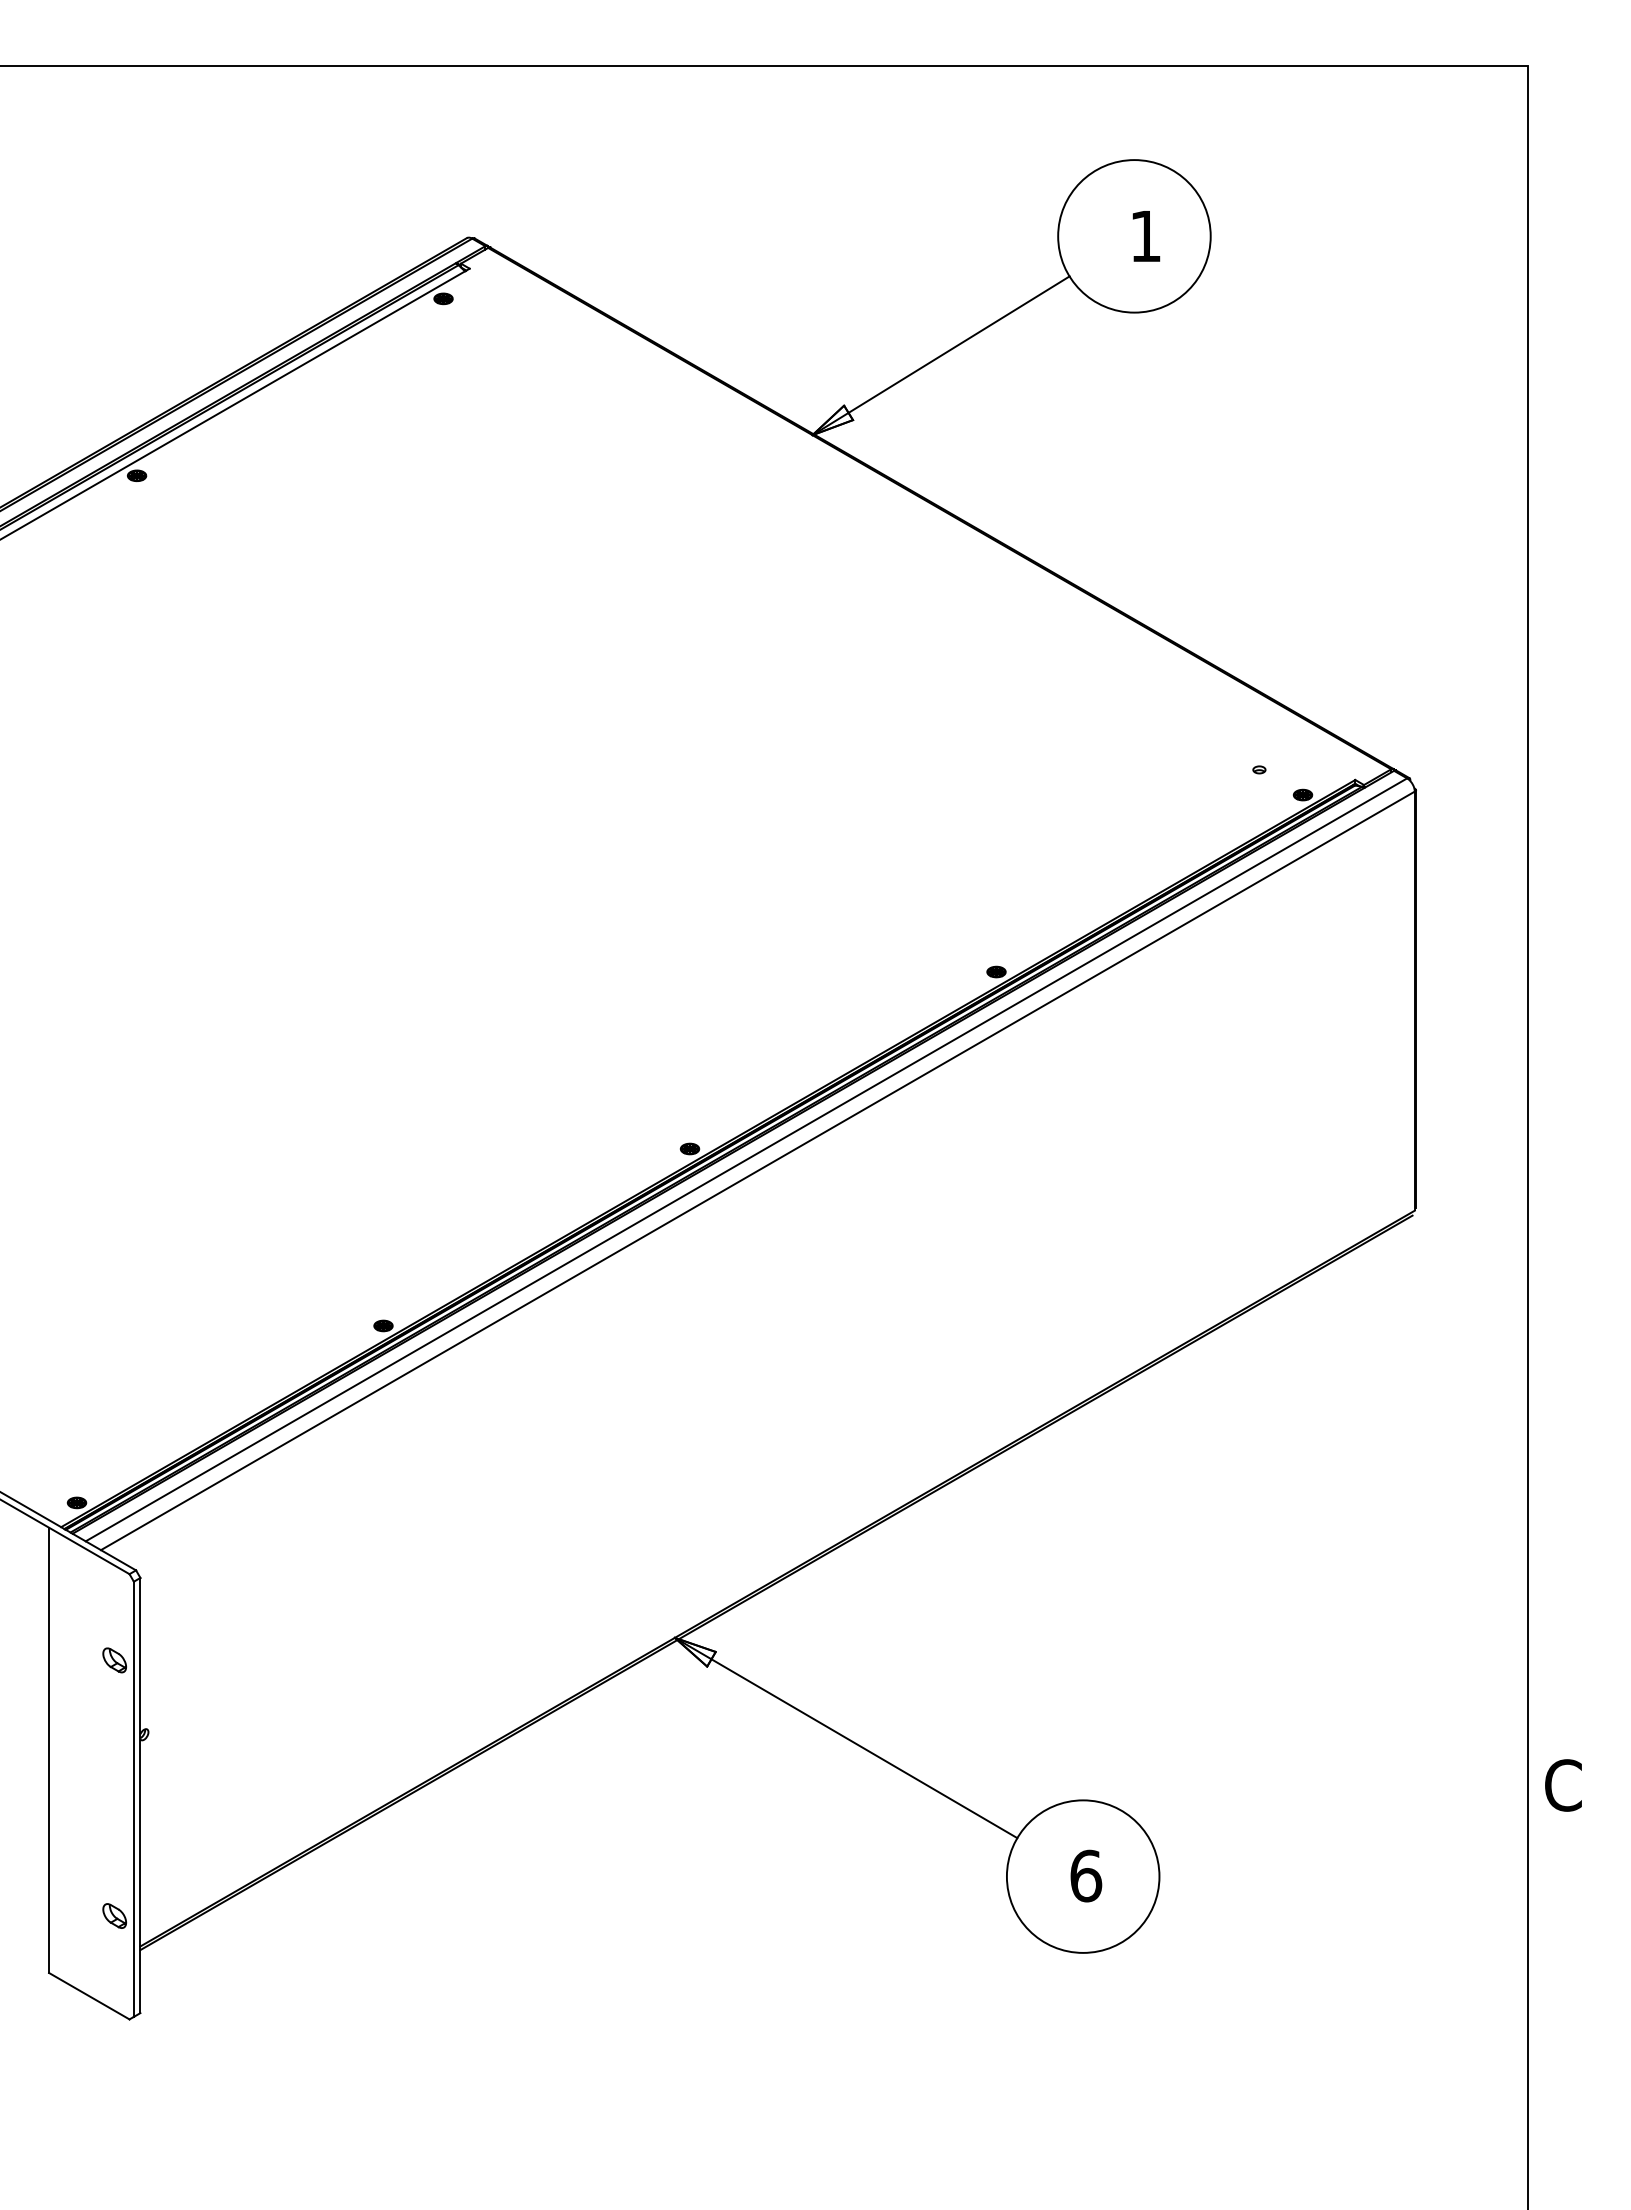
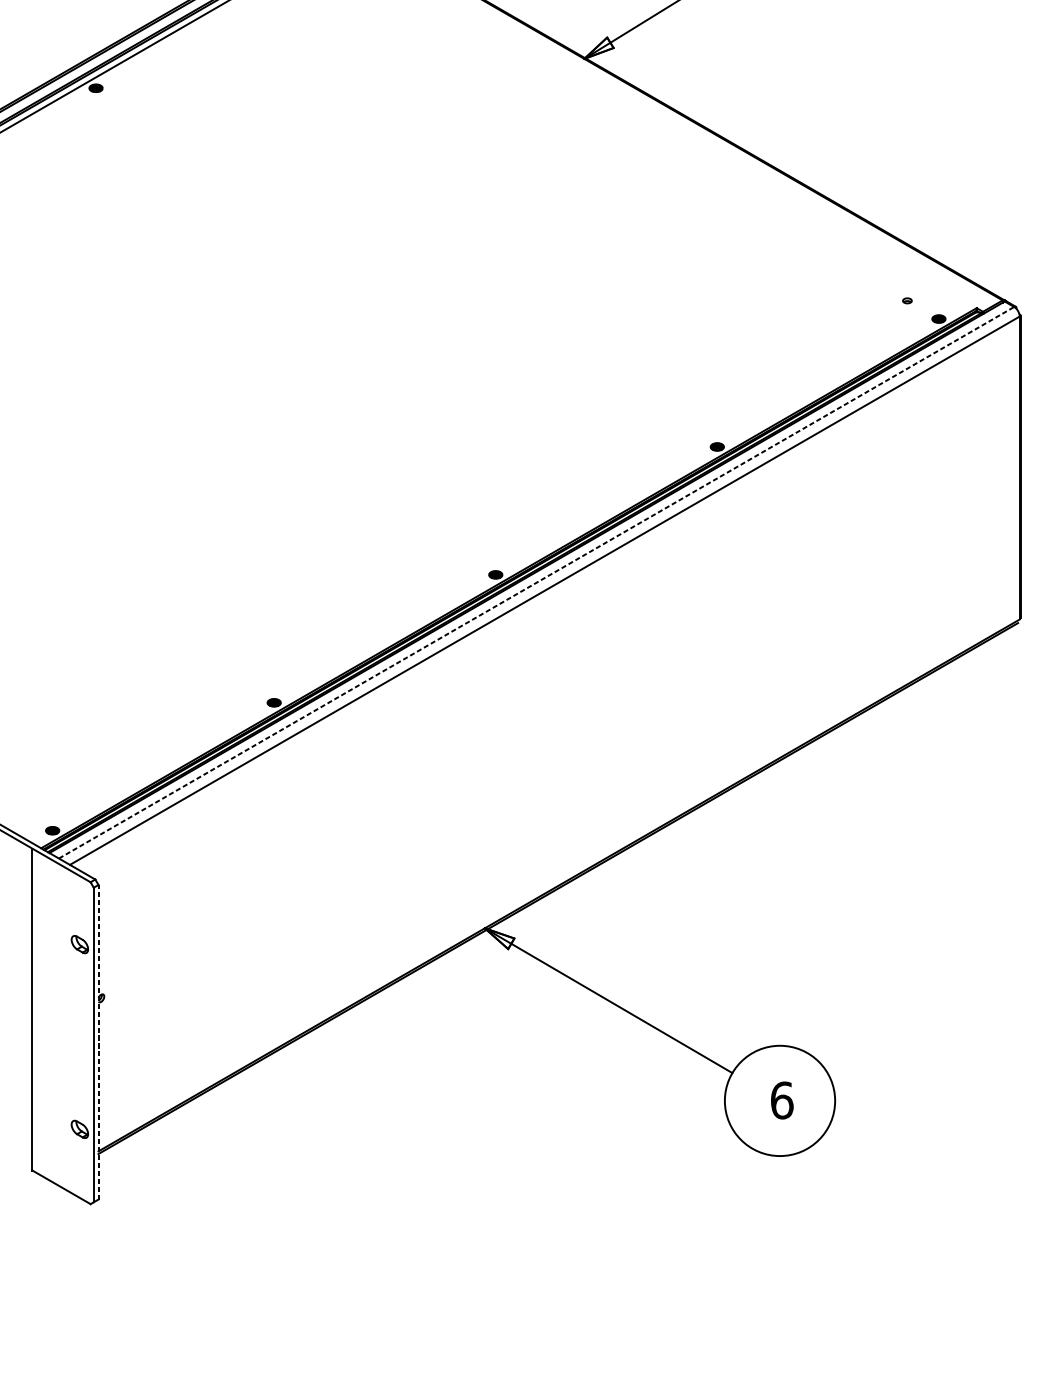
line: (746, 1159) -> (536, 582), solid -> dashed
line: (140, 1795) -> (98, 1042), solid -> dashed

